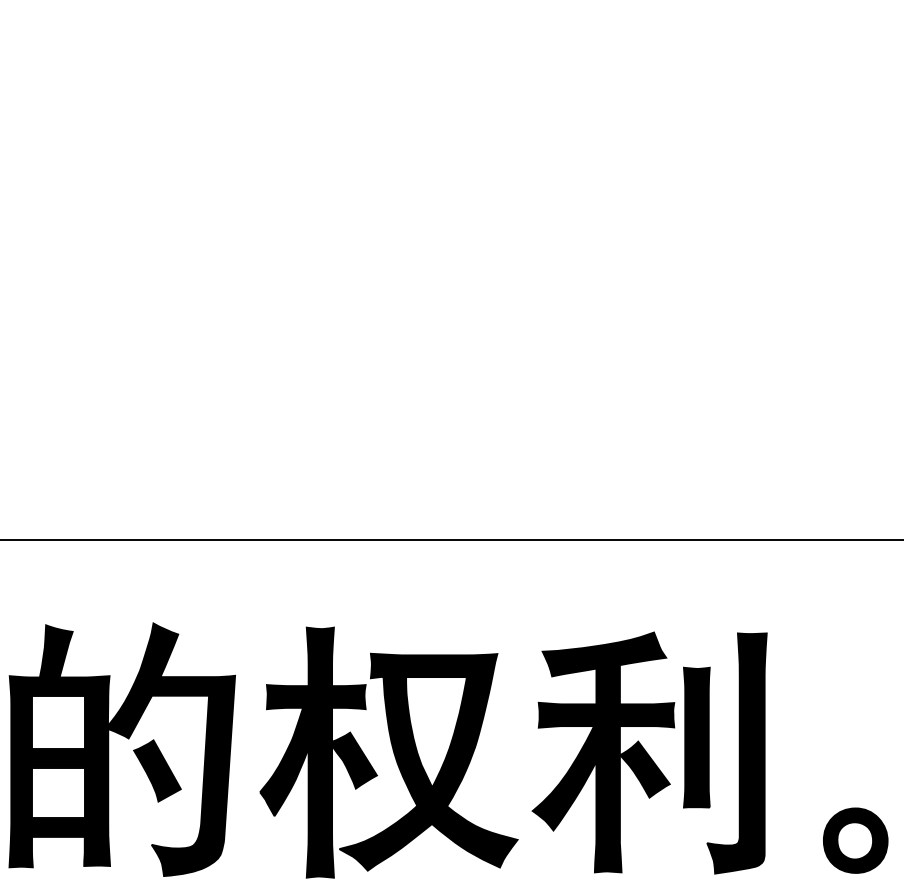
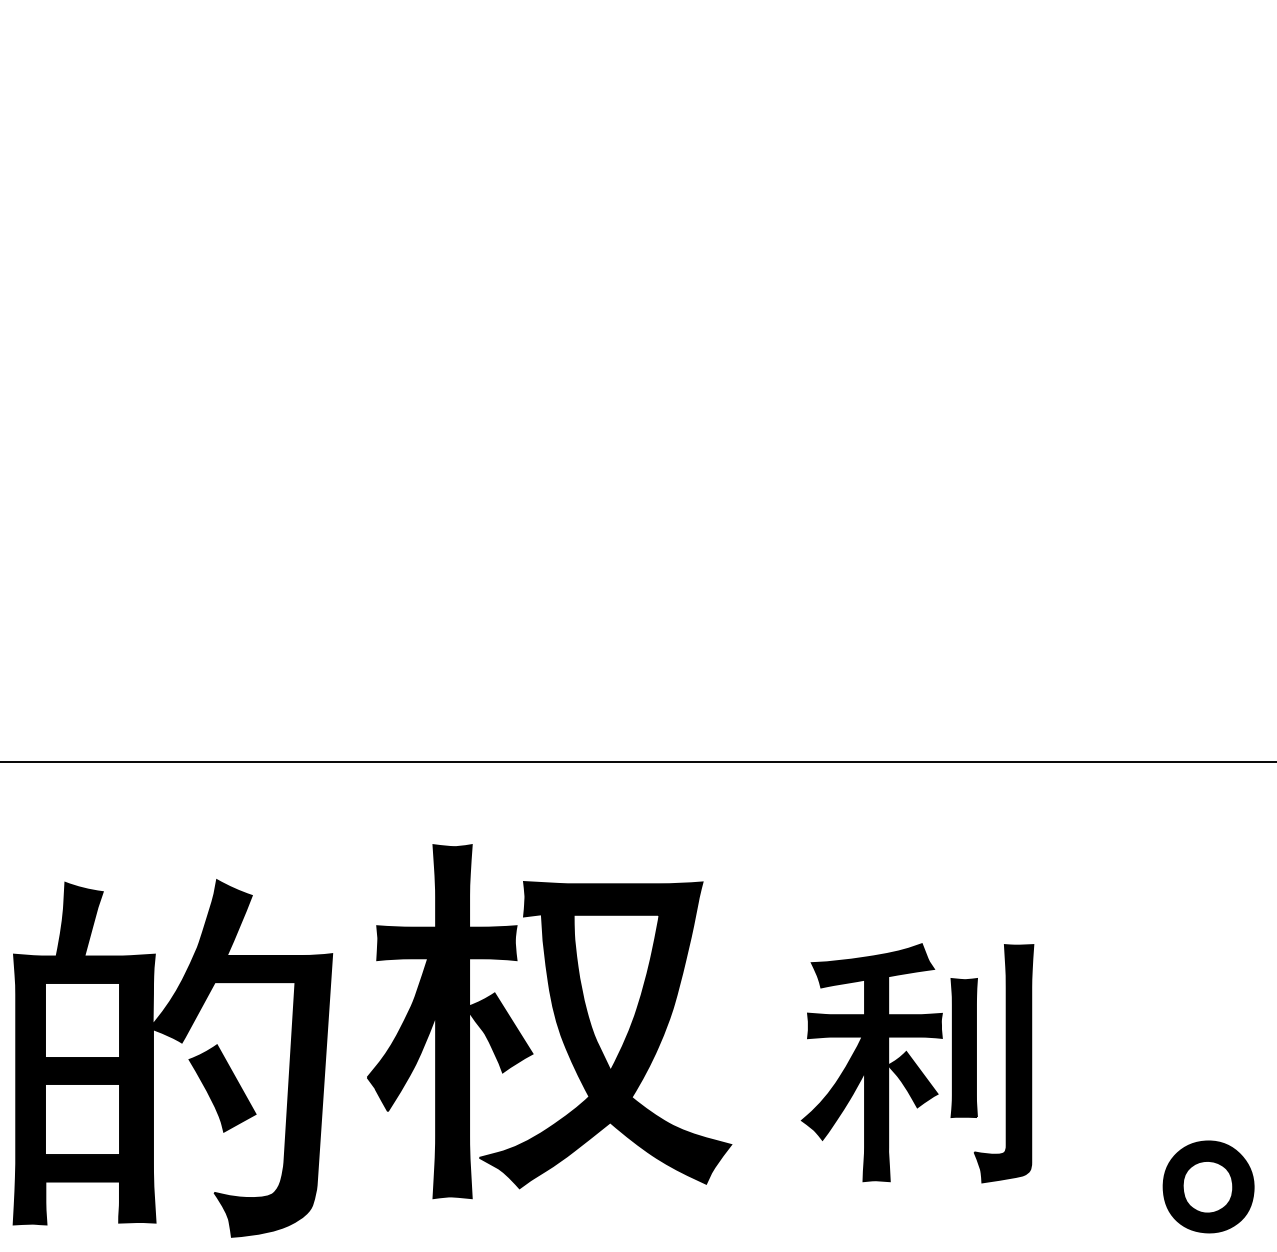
part: (393, 751) -> (555, 1020), moved
part: (649, 753) -> (917, 1063), size x0.7

